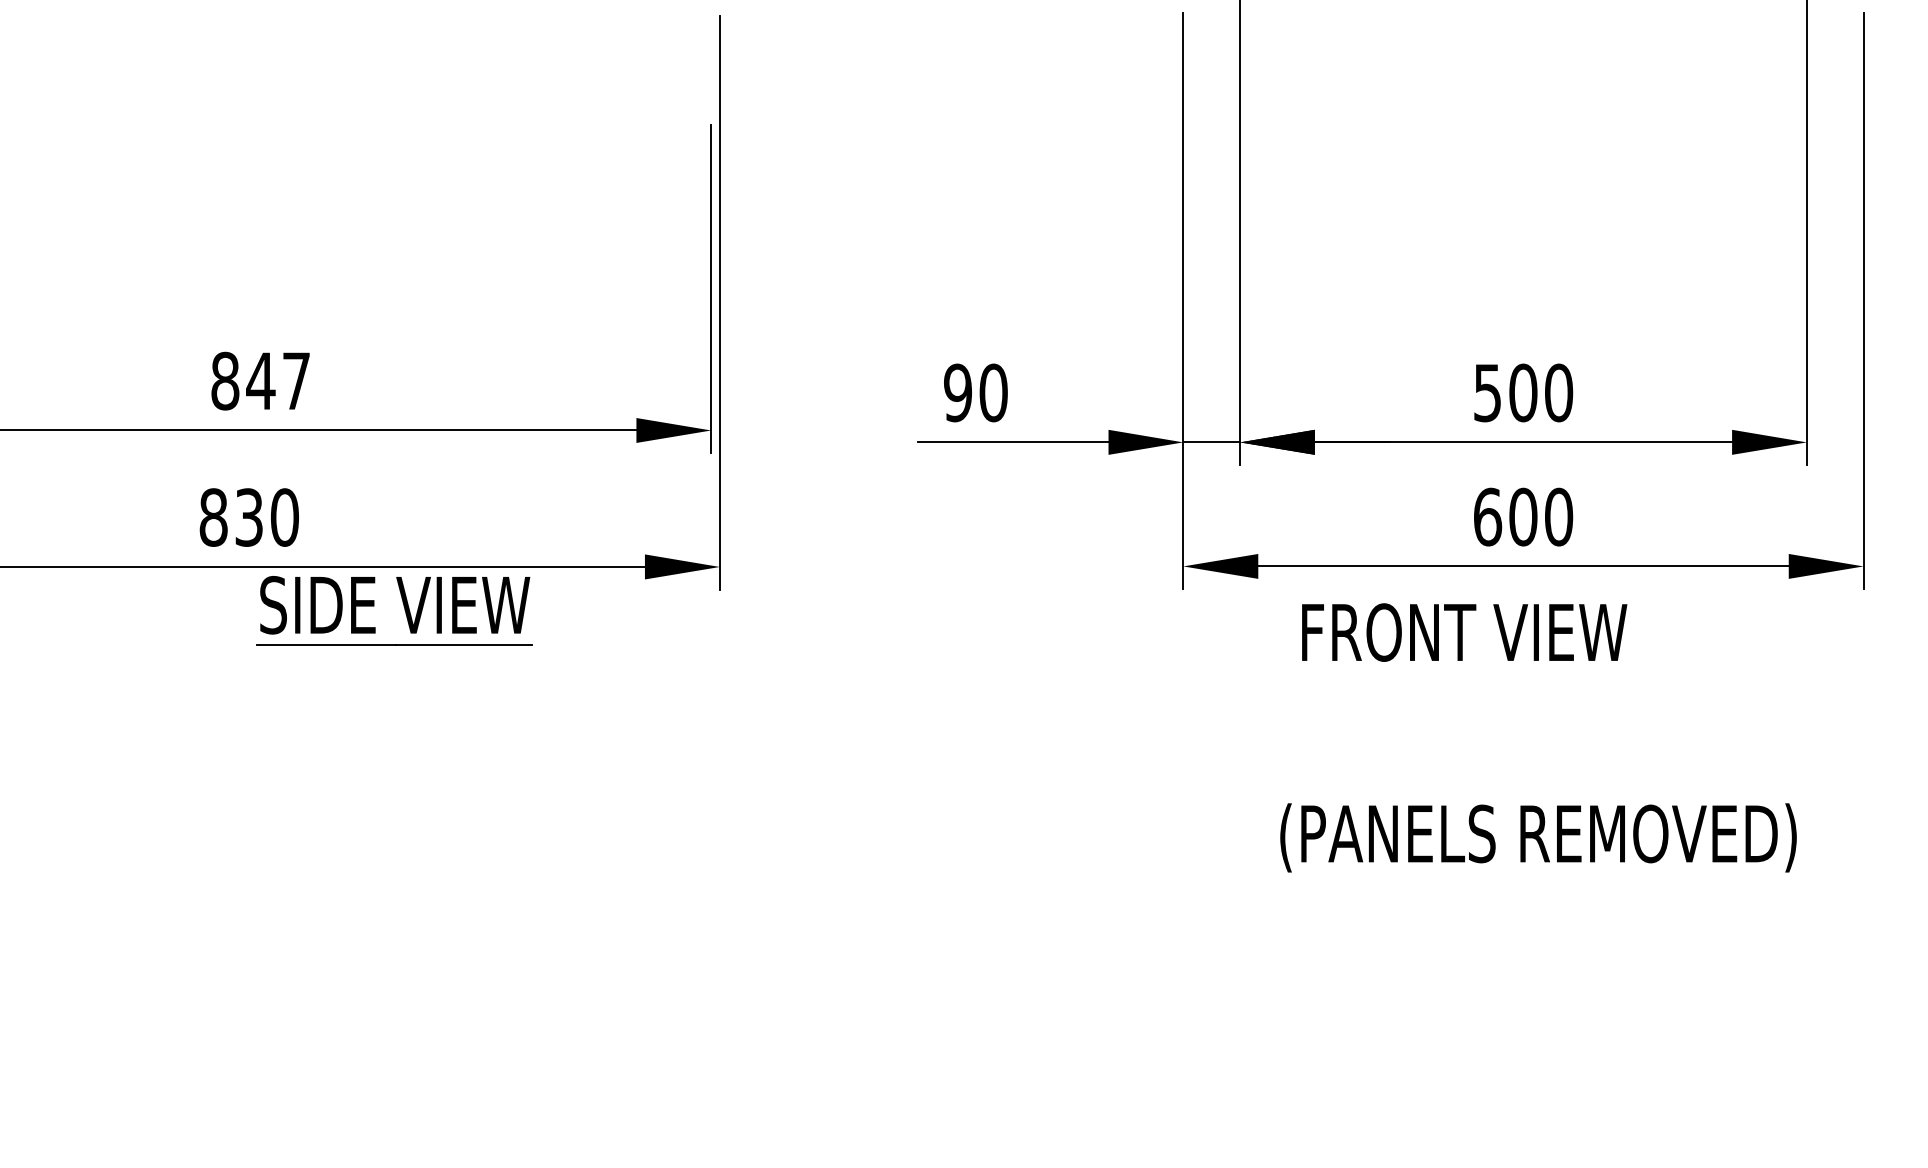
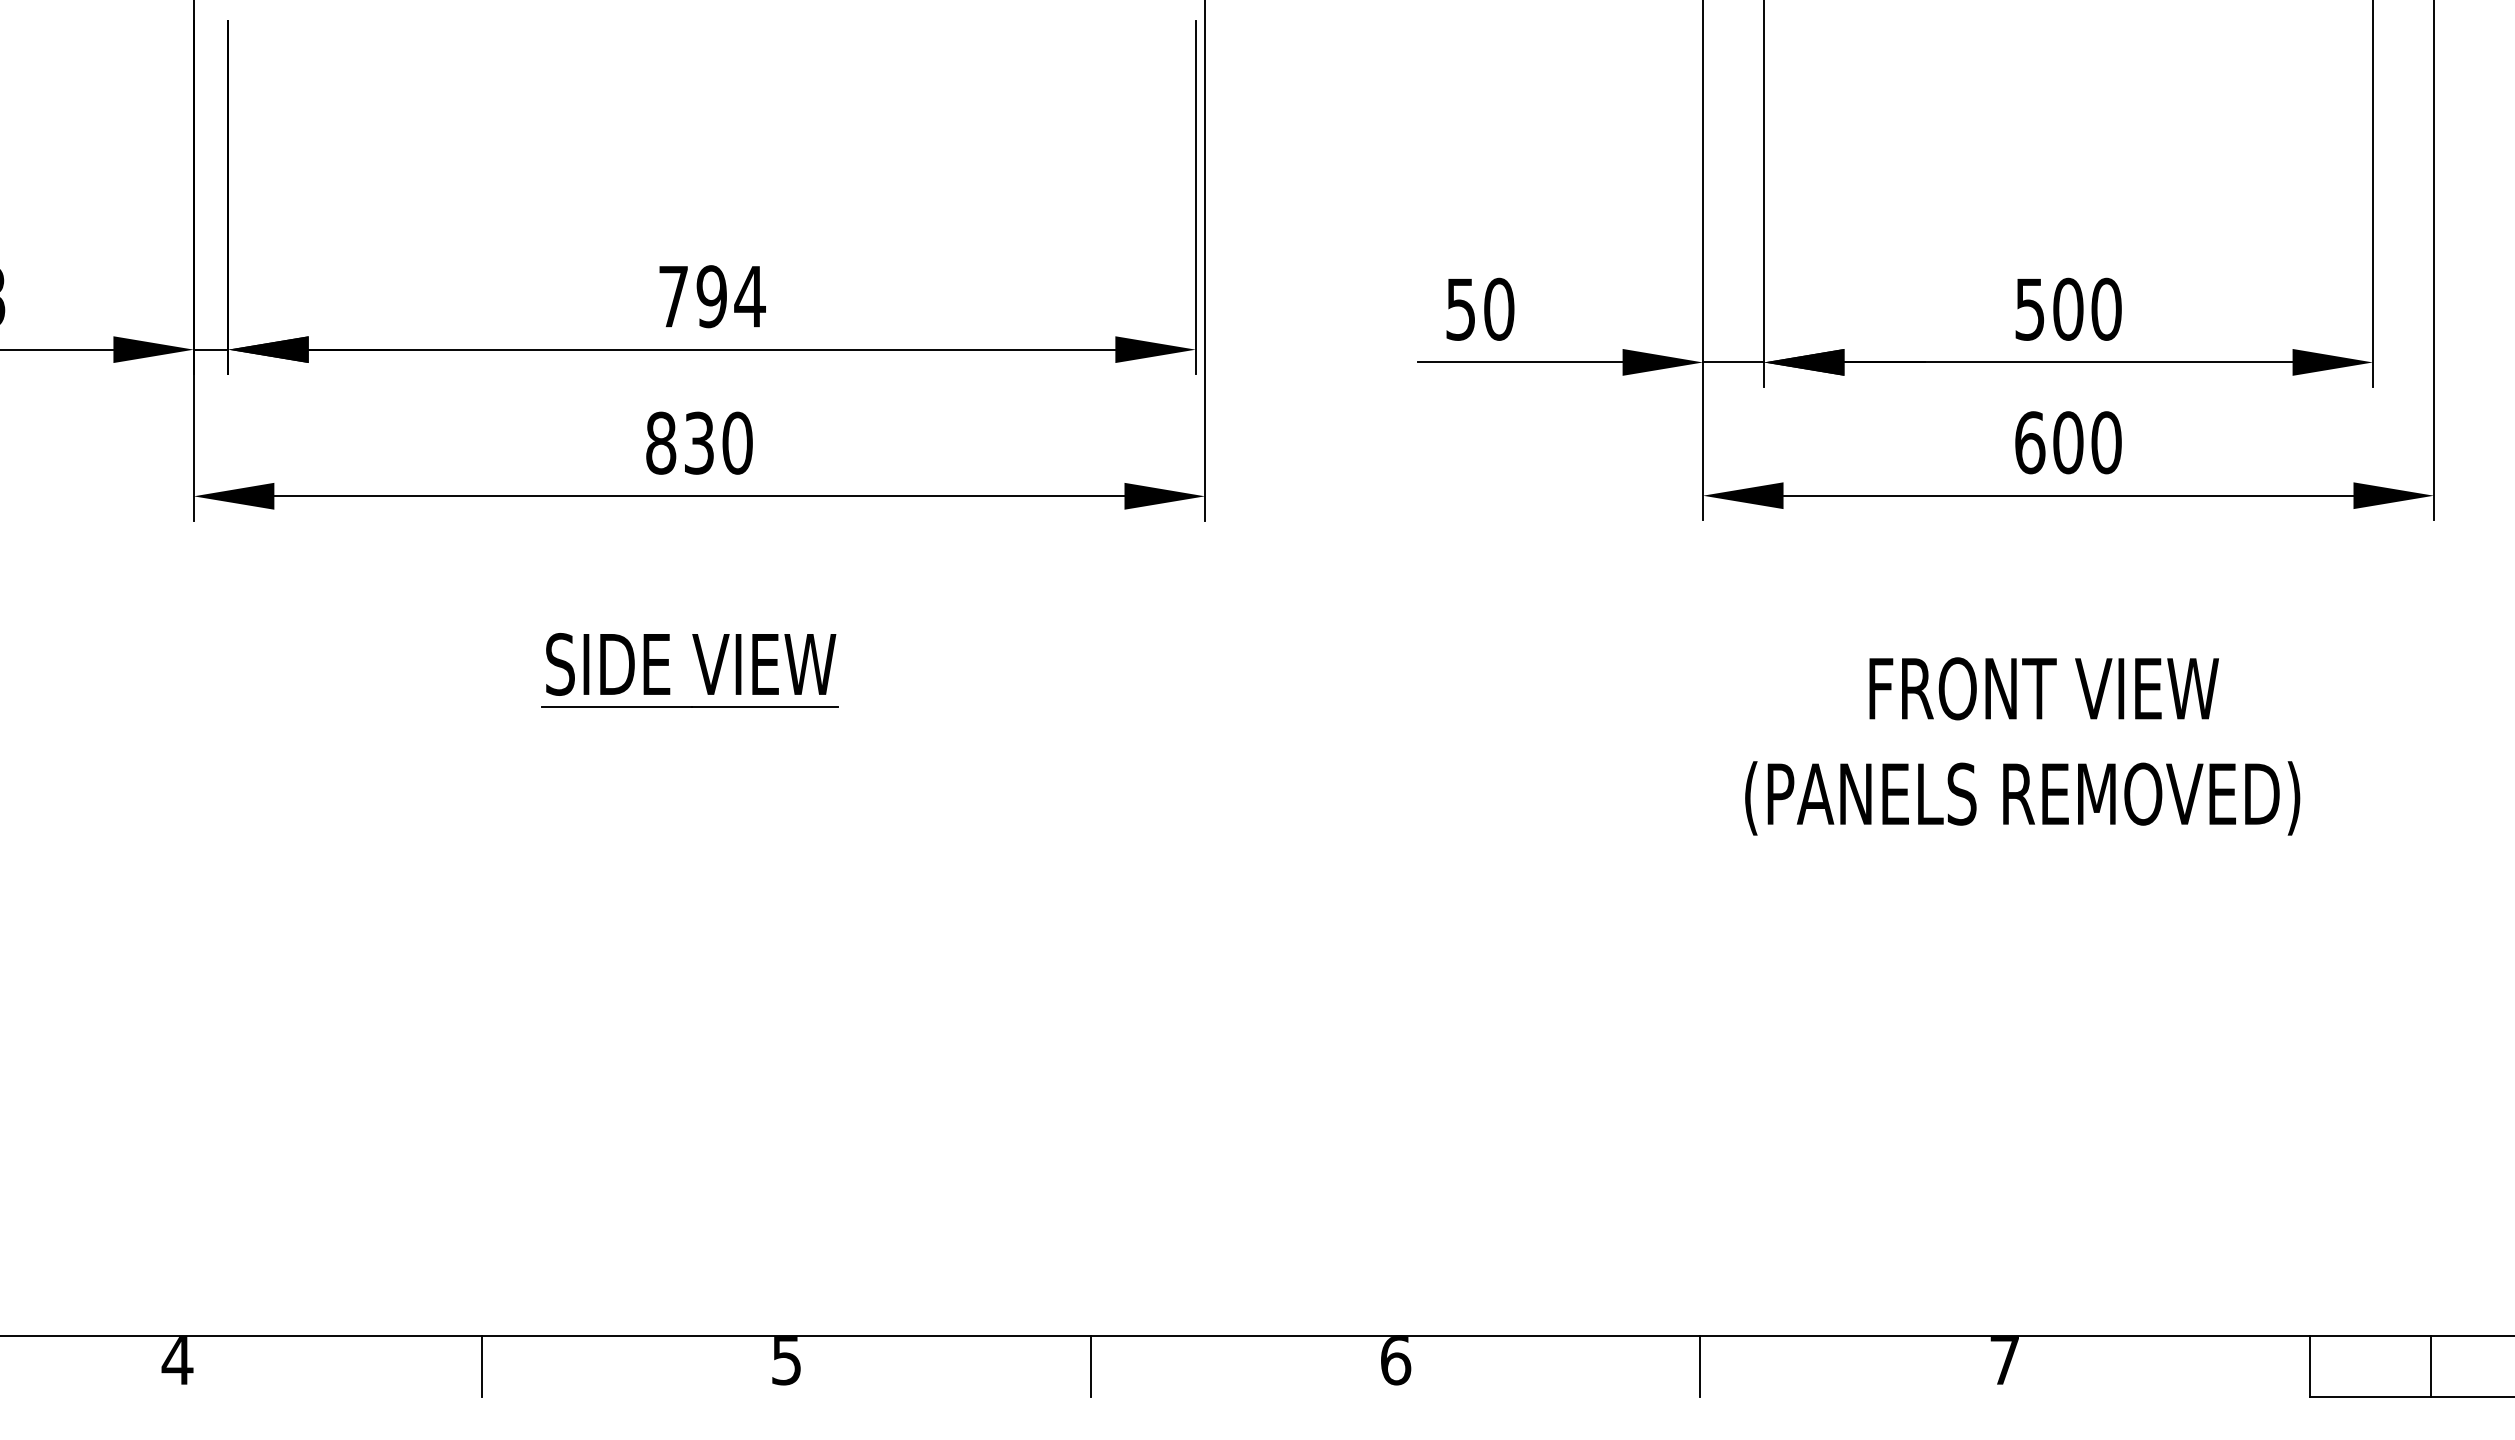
text: (260, 381) -> (711, 296), 847 -> 794
text: (957, 392) -> (1460, 308), 90 -> 50
part: (403, 608) -> (700, 667), moved
text: (1463, 632) -> (2043, 688), moved
text: (1538, 837) -> (2022, 798), moved

